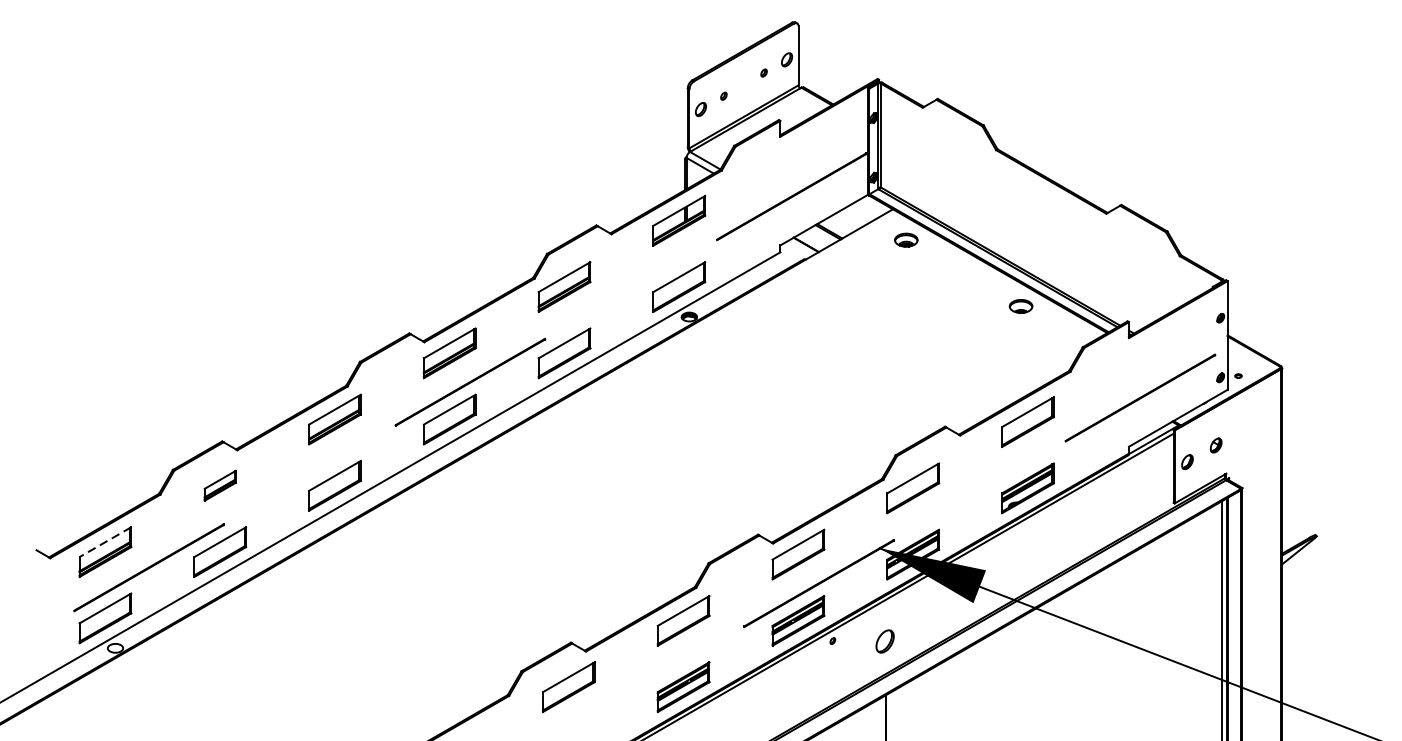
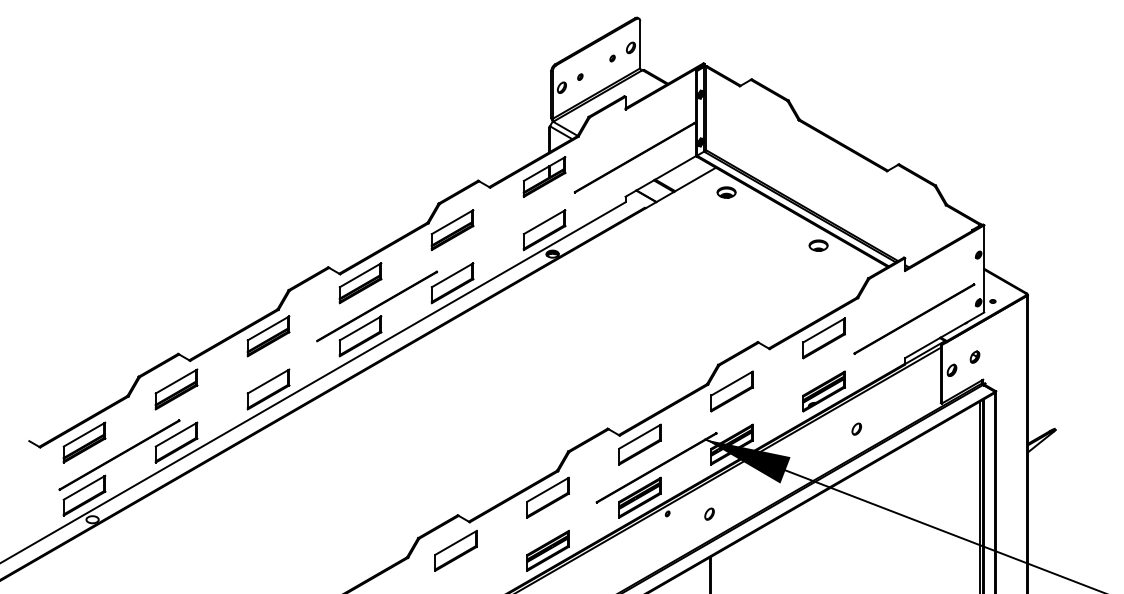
part: (220, 485) -> (176, 389), size x1.67
part: (1068, 534) -> (856, 428), added
line: (105, 542) -> (84, 434), dashed -> solid
part: (884, 640) -> (709, 513), size x0.62

